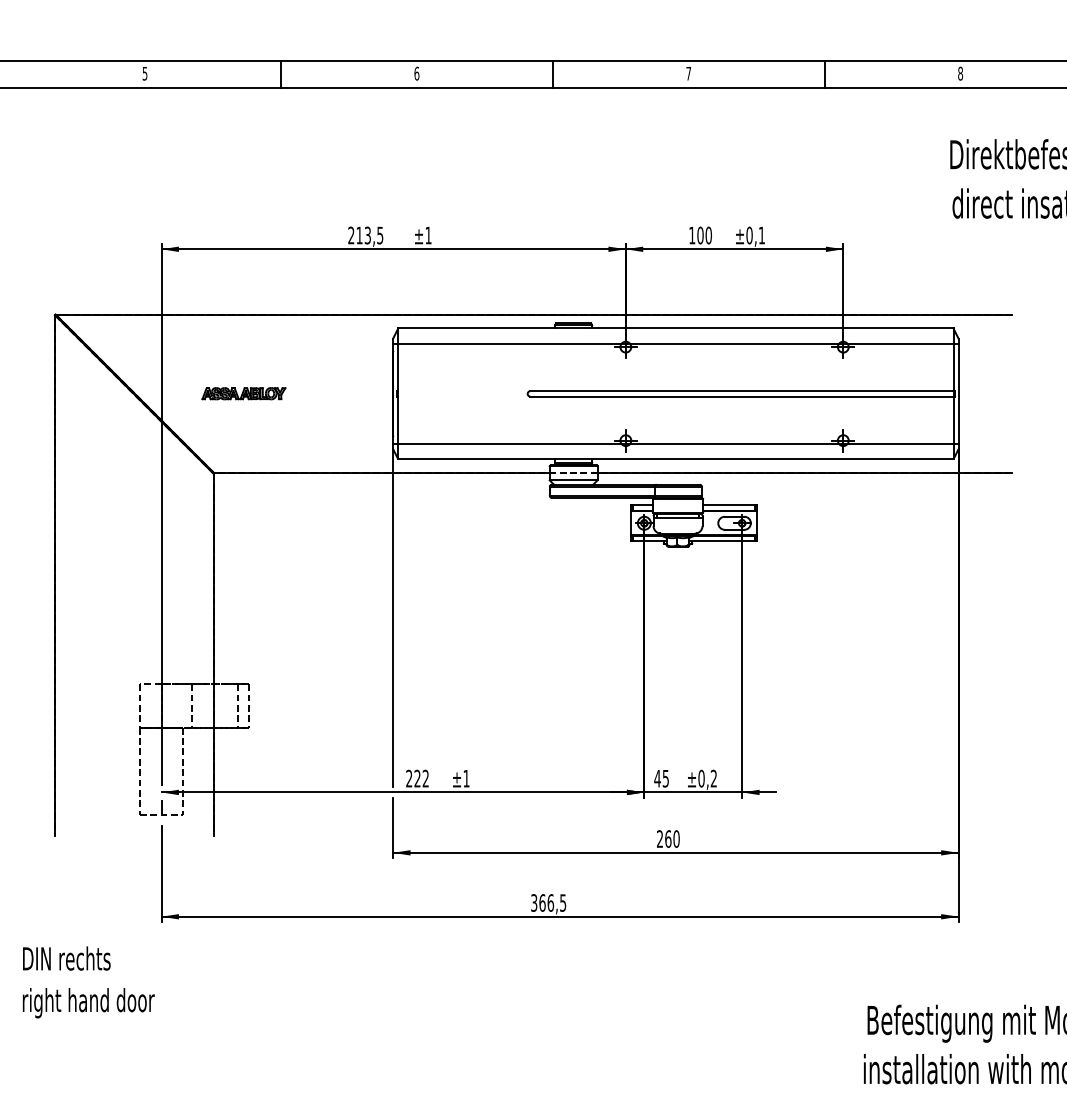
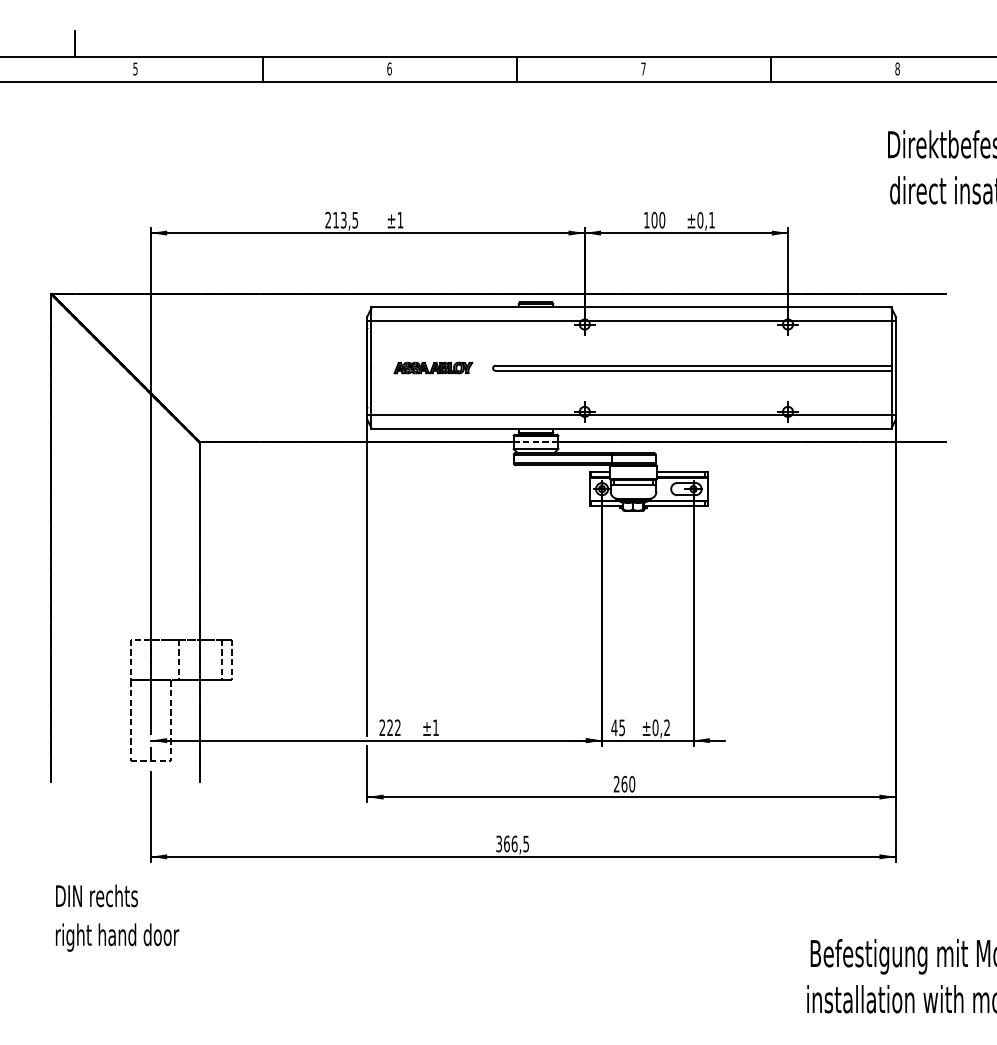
line: (79, 46) -> (74, 43), added
part: (243, 393) -> (433, 367), moved
text: (88, 982) -> (117, 918), moved

